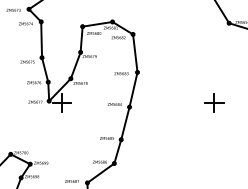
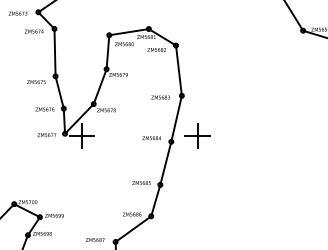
part: (214, 102) -> (197, 135), moved

